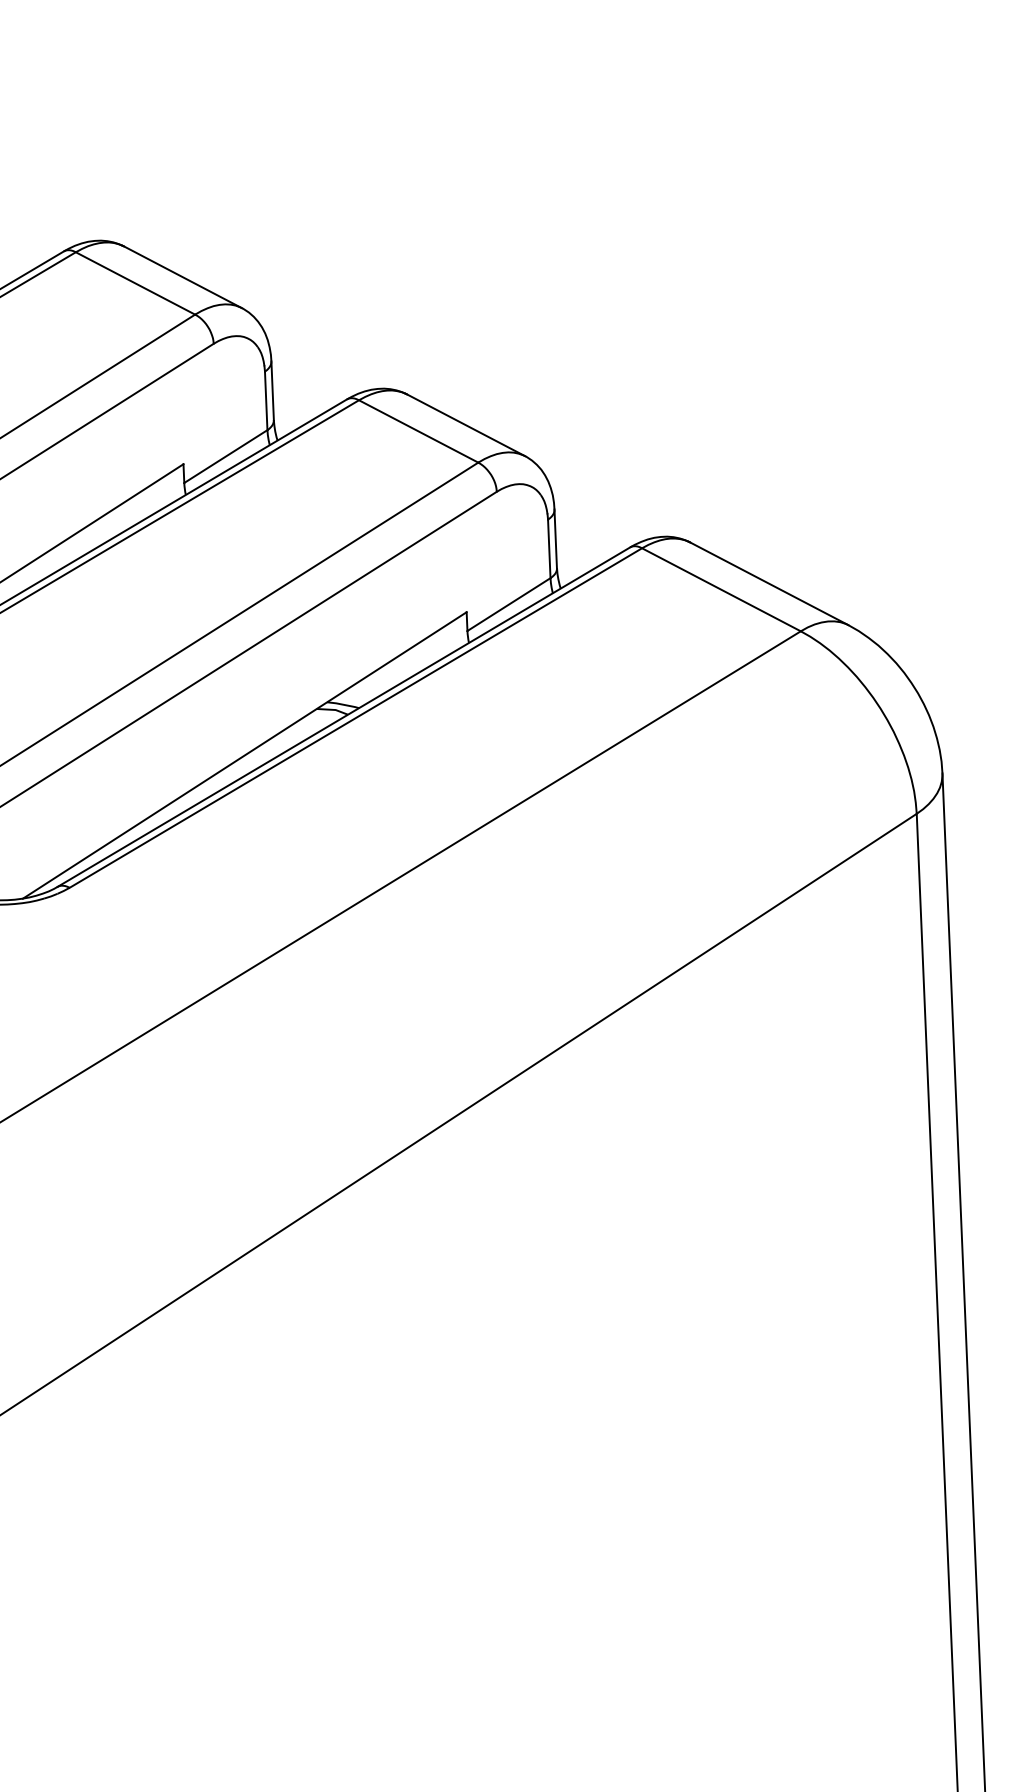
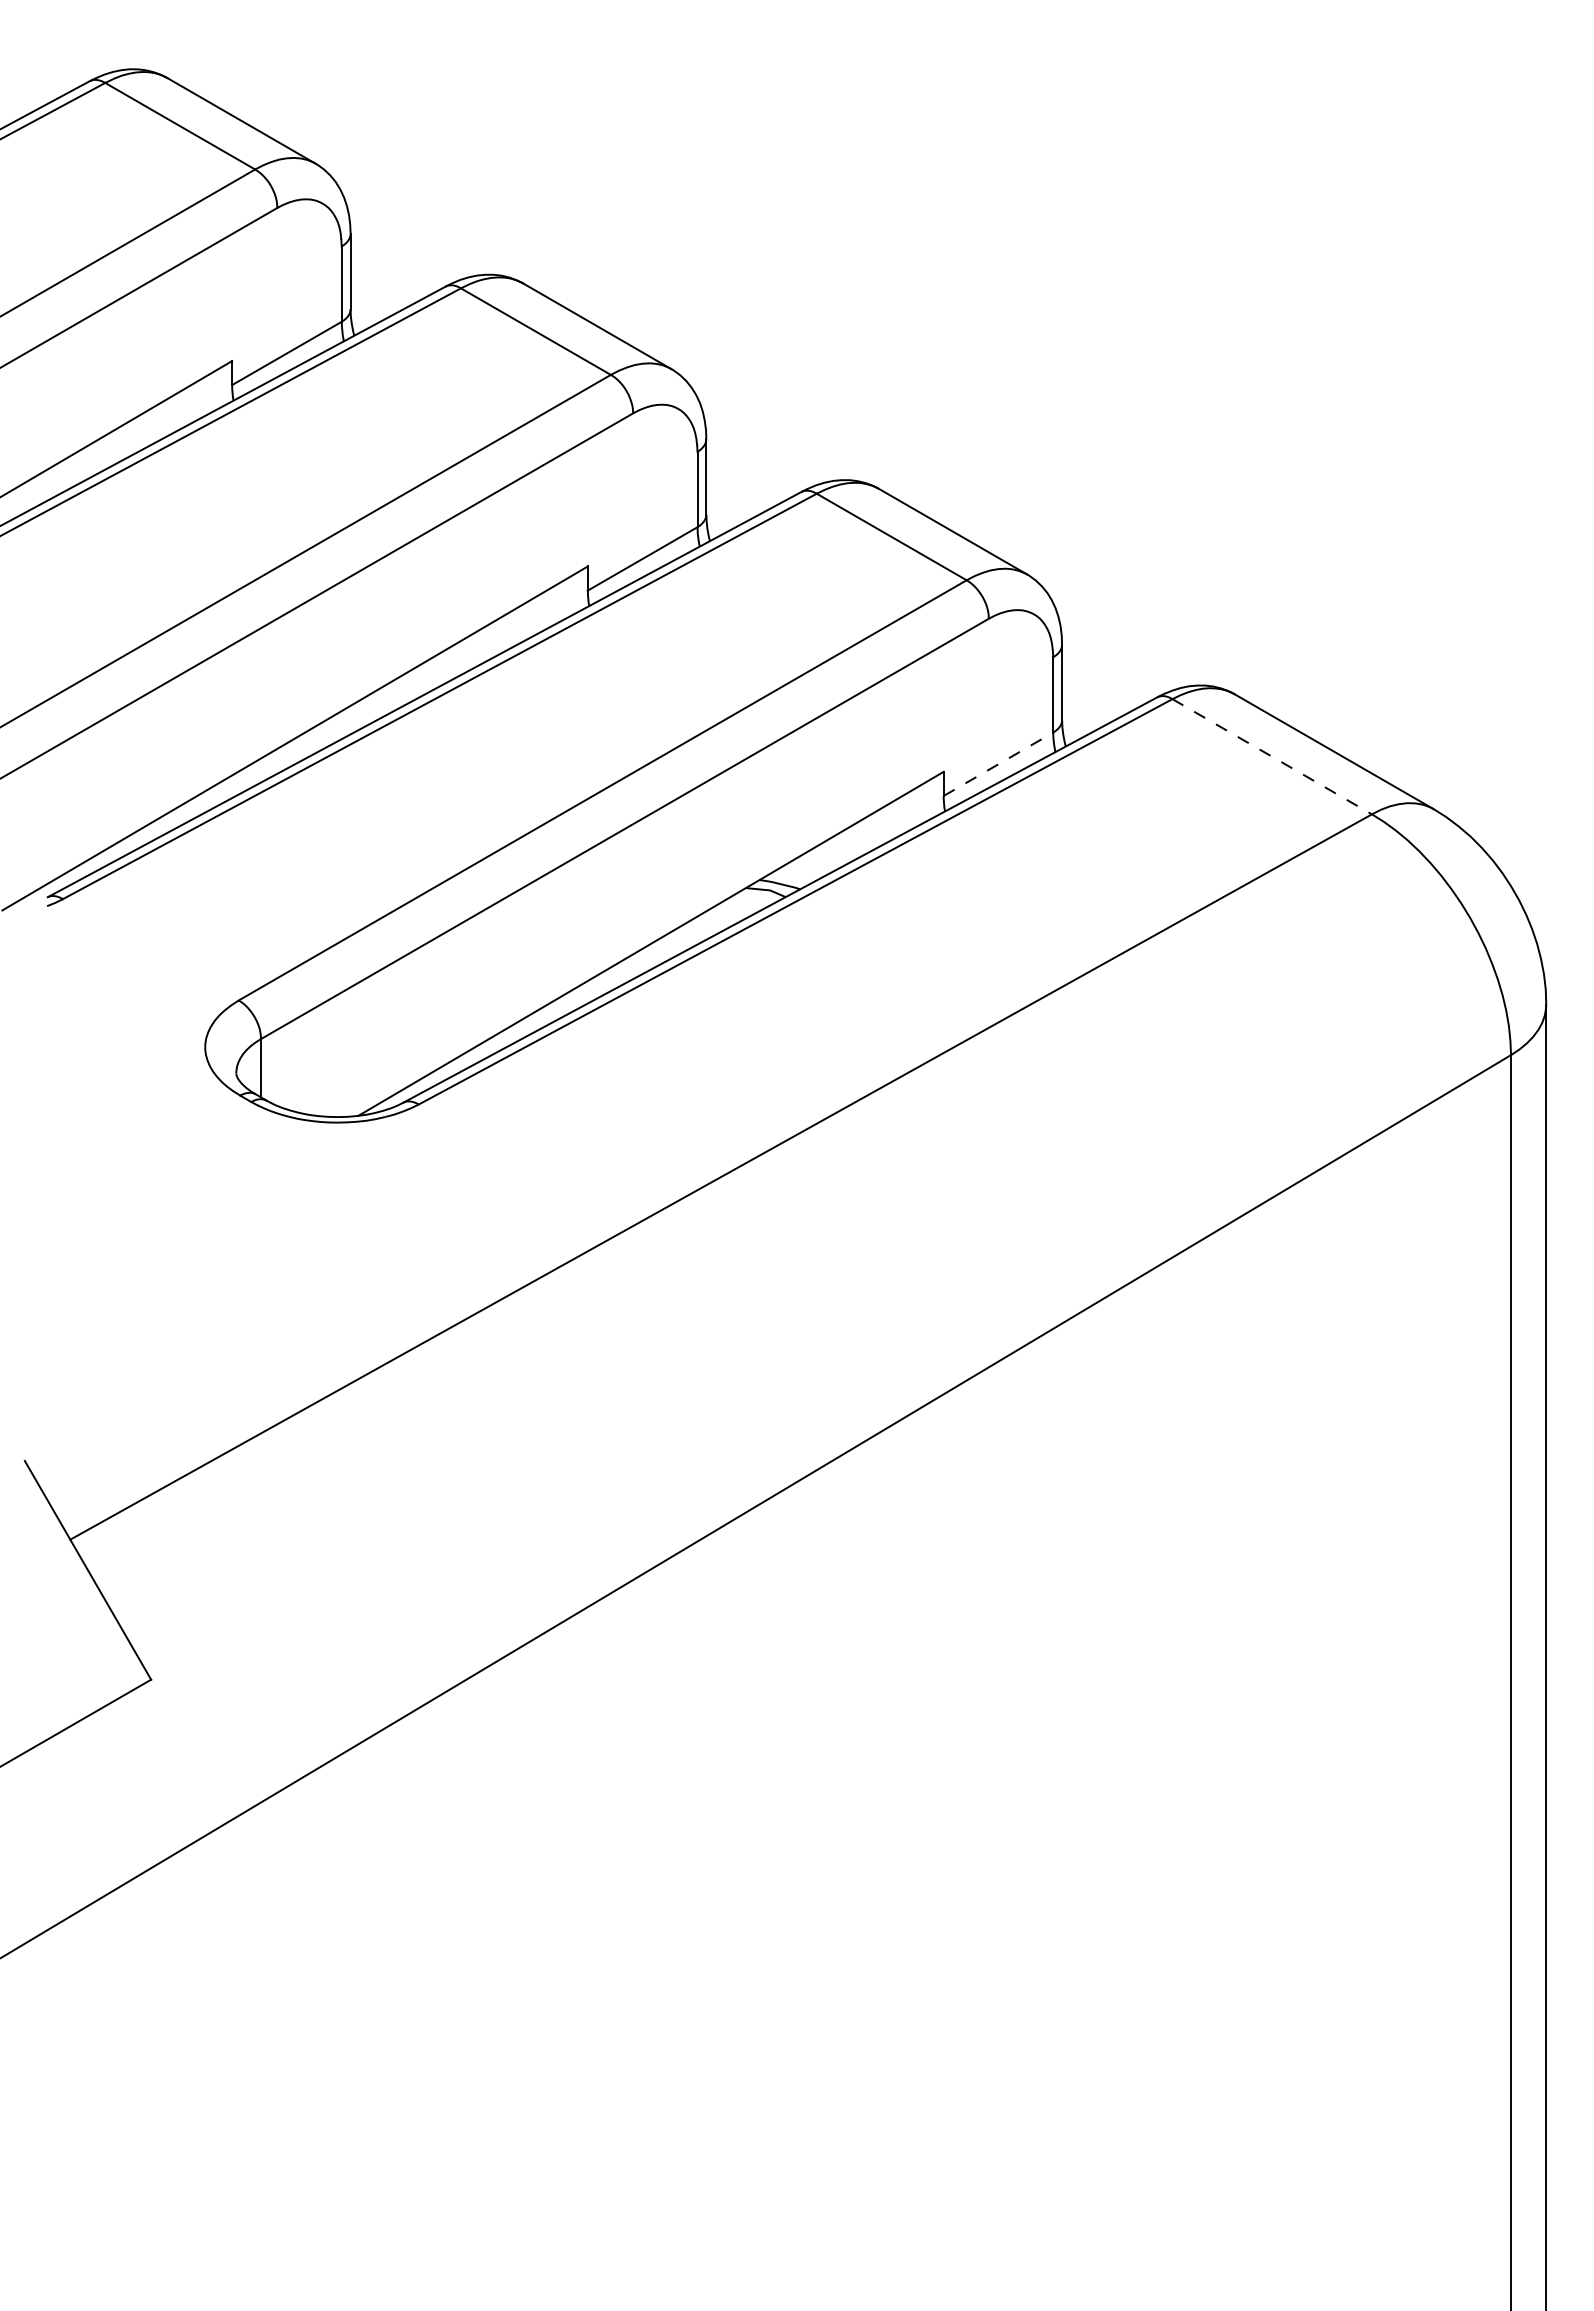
line: (721, 590) -> (1272, 757), solid -> dashed
line: (509, 604) -> (998, 764), solid -> dashed

